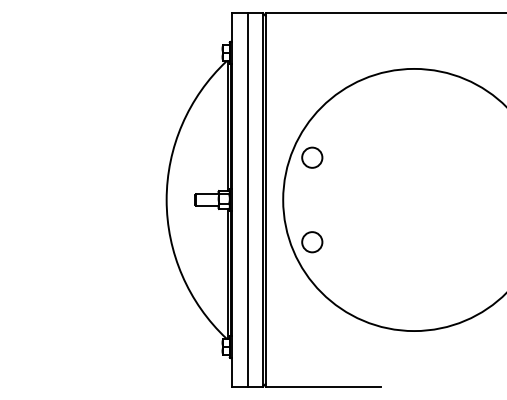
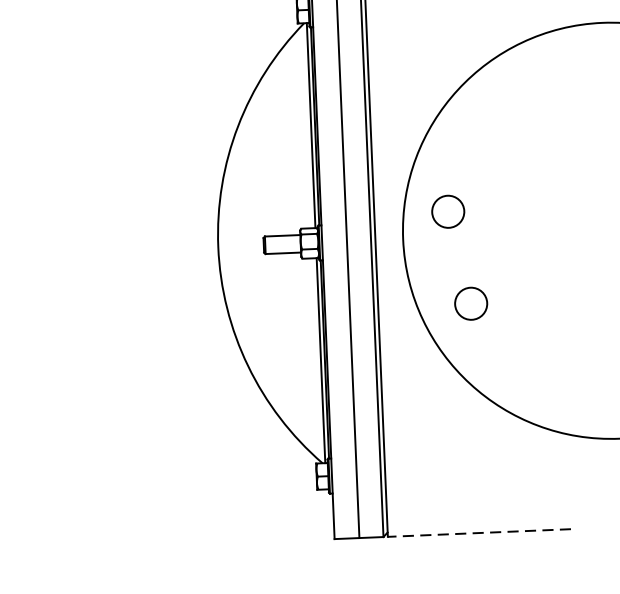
circle: (312, 157) -> (448, 211), moved
circle: (312, 242) -> (471, 304), moved
line: (323, 386) -> (479, 532), solid -> dashed

